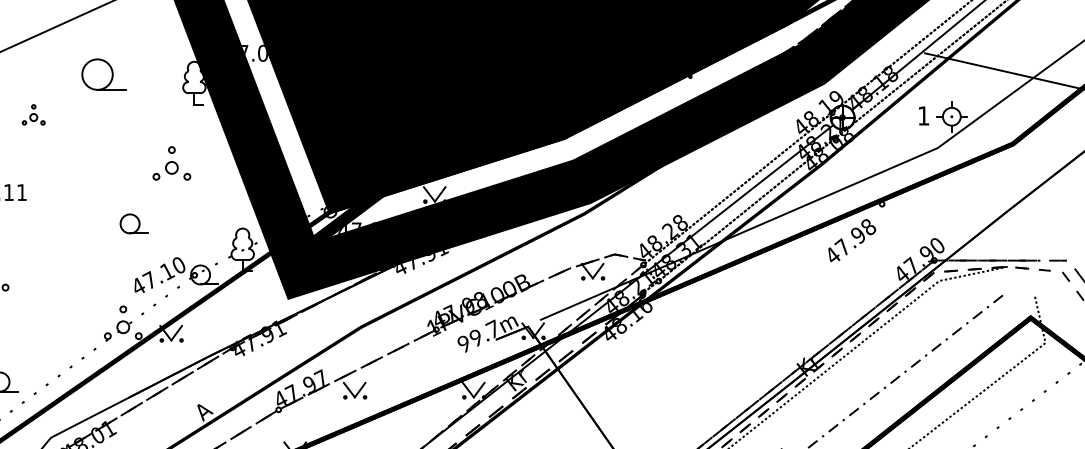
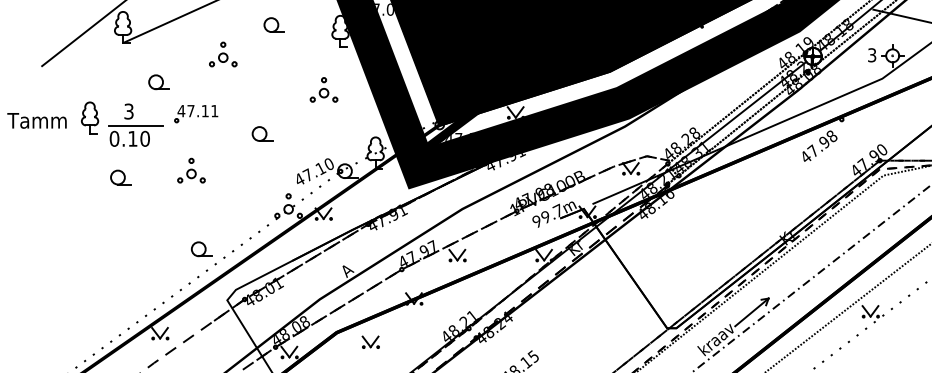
part: (102, 73) -> (273, 24), size x0.62
part: (33, 114) -> (223, 54), size x1.67
text: (924, 116) -> (872, 55), 1 -> 3
part: (134, 223) -> (262, 133), moved

